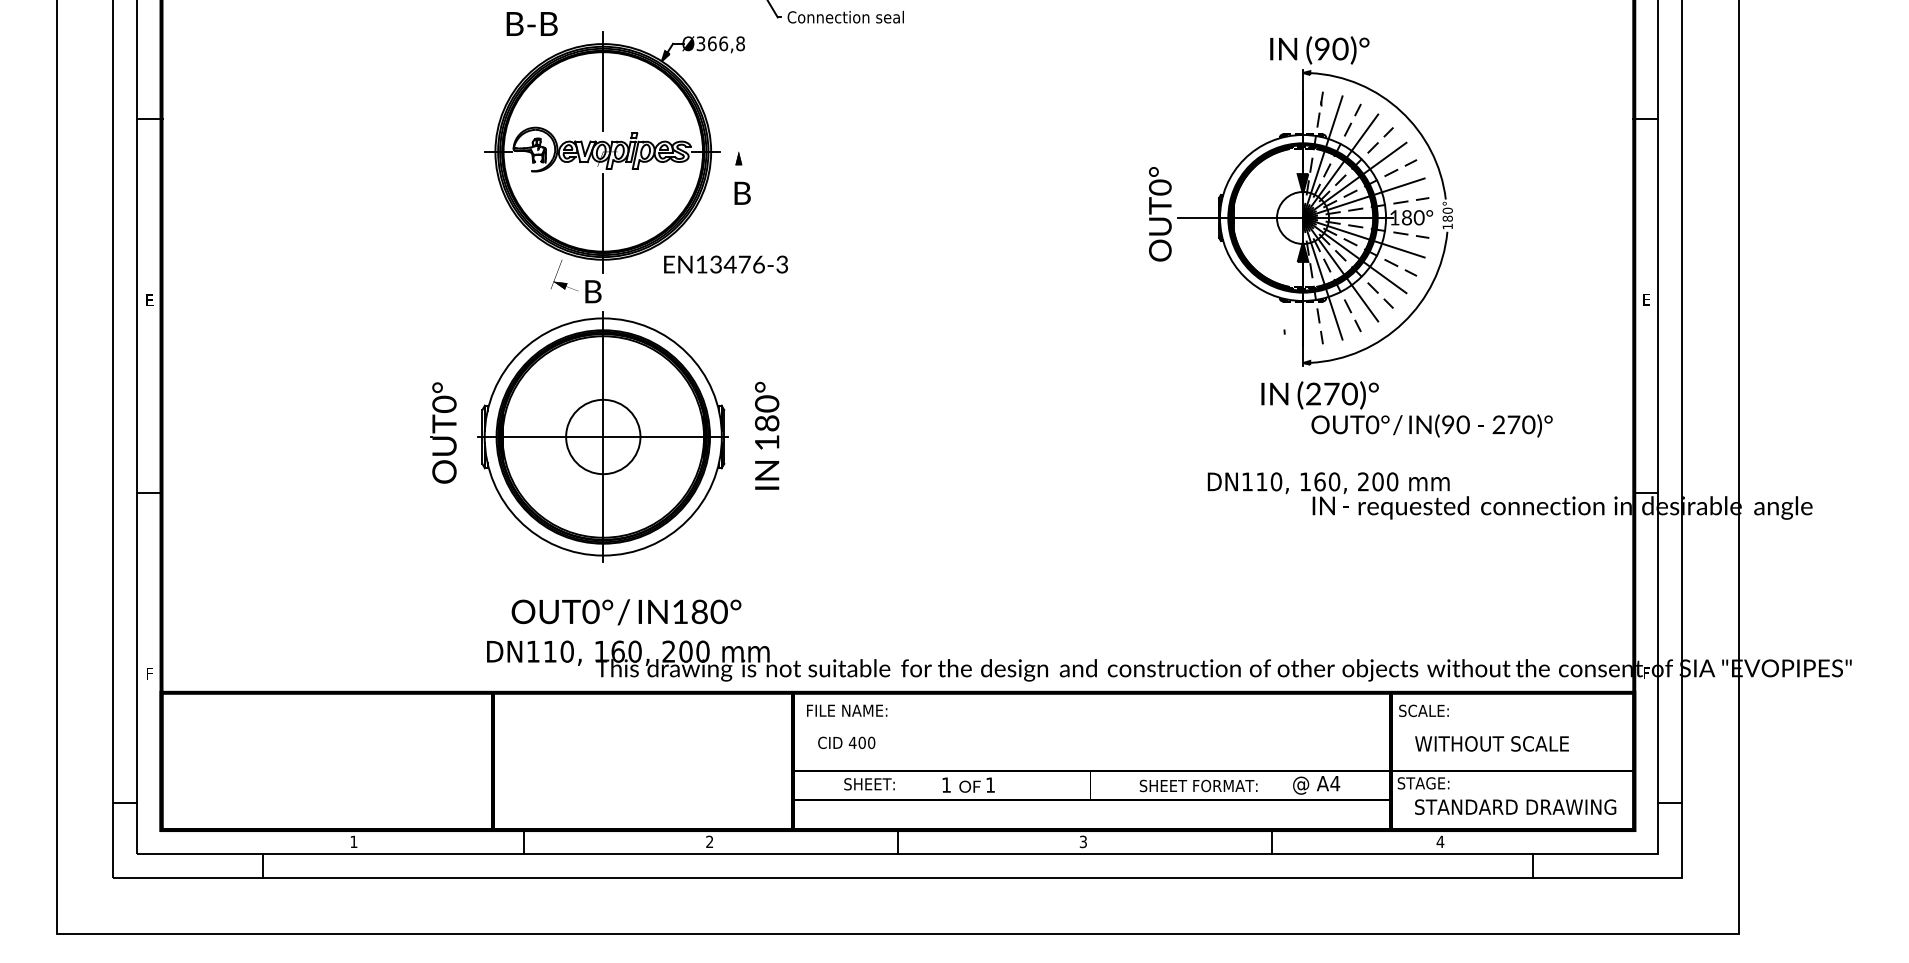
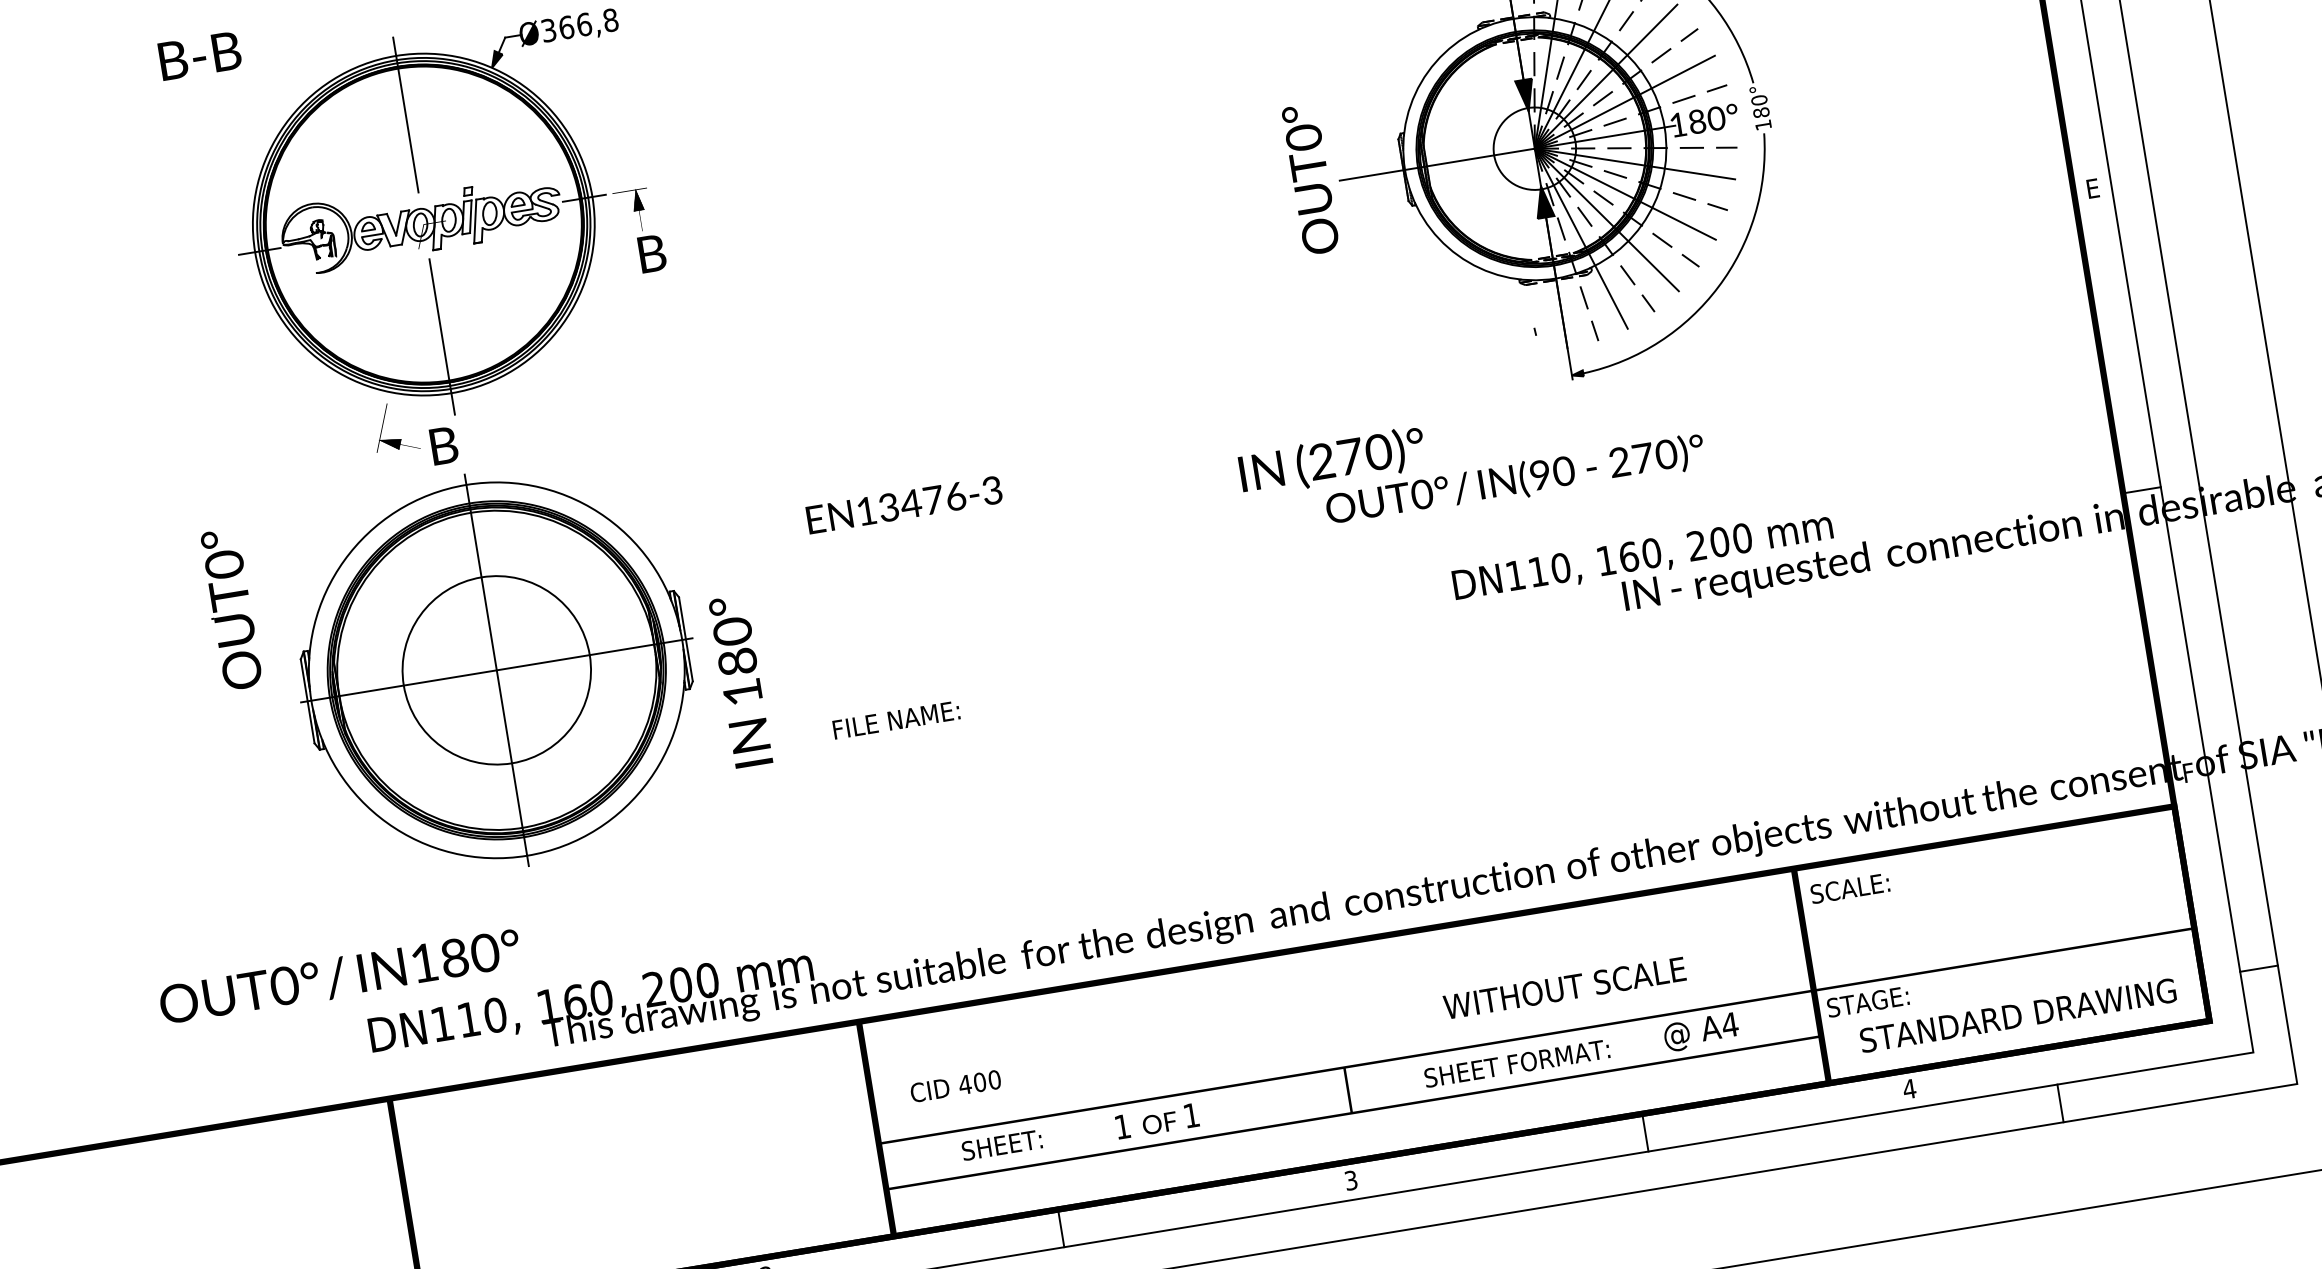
text: (531, 23) -> (198, 55), moved
text: (725, 264) -> (903, 504), moved
text: (1406, 409) -> (1471, 461), moved
part: (443, 432) -> (230, 608), moved
text: (767, 435) -> (741, 680), moved
circle: (603, 436) -> (496, 669), size x1.6
text: (626, 612) -> (340, 977), moved
text: (847, 710) -> (896, 719), moved
text: (1491, 743) -> (1563, 987), moved

